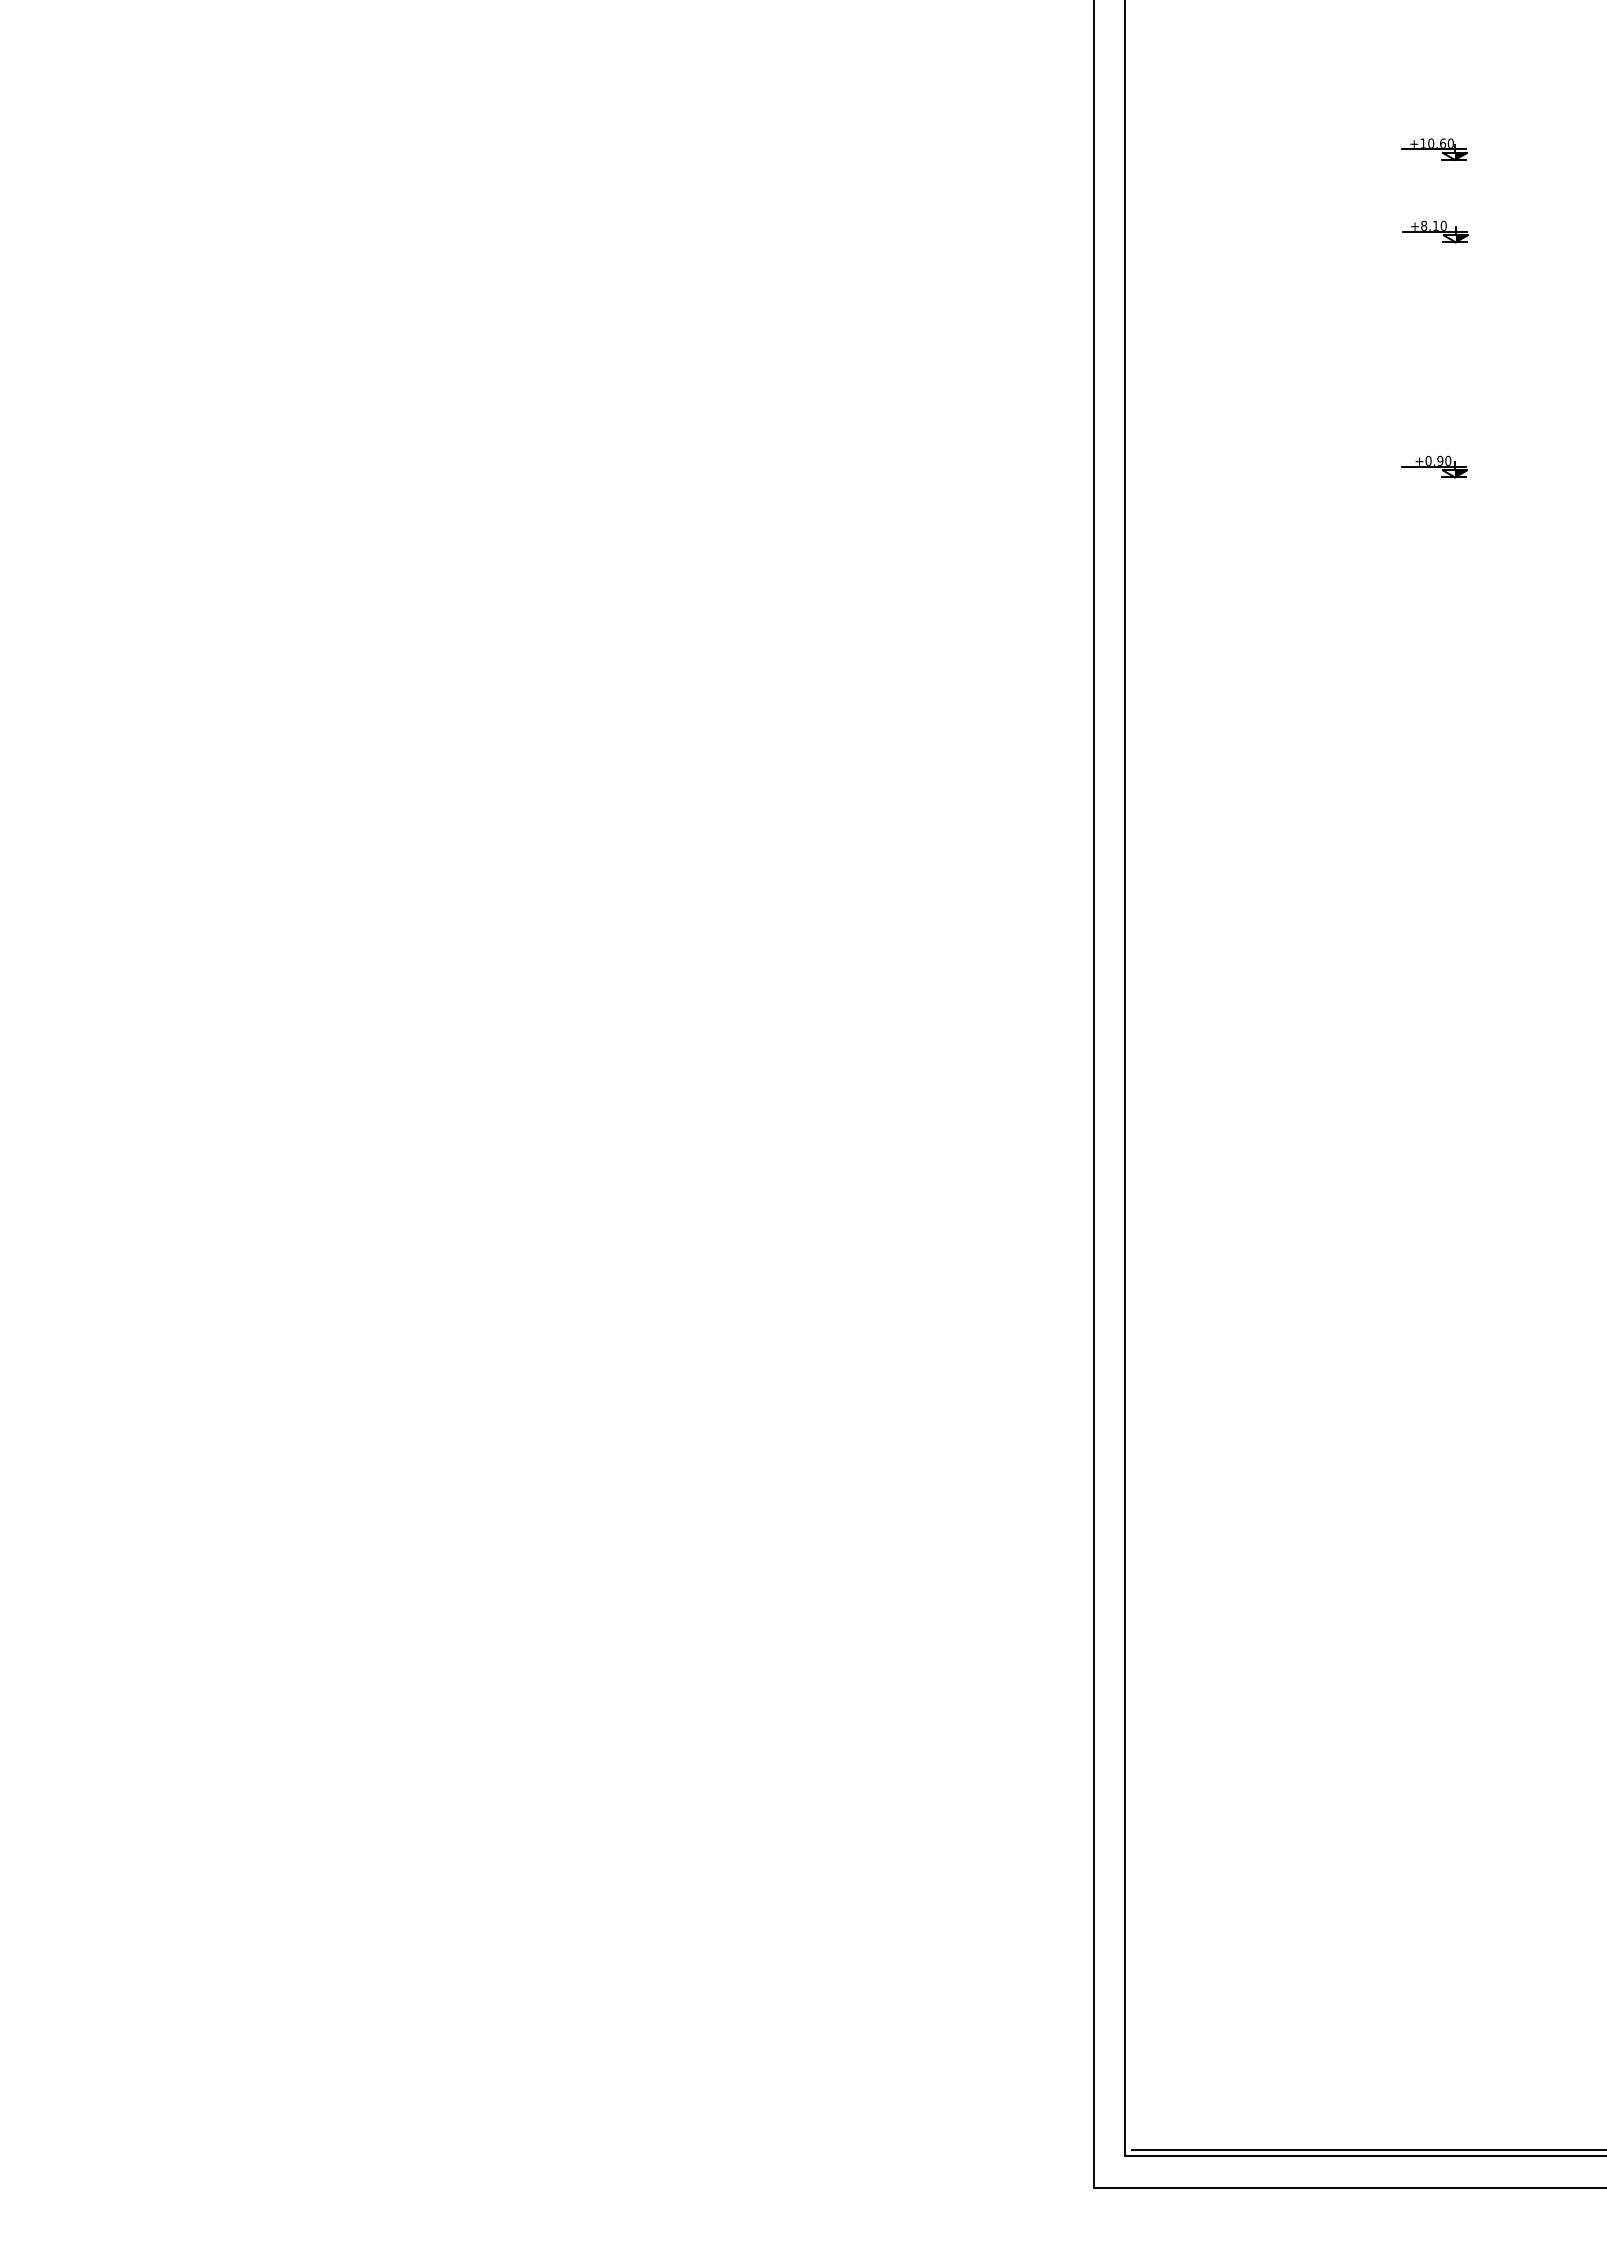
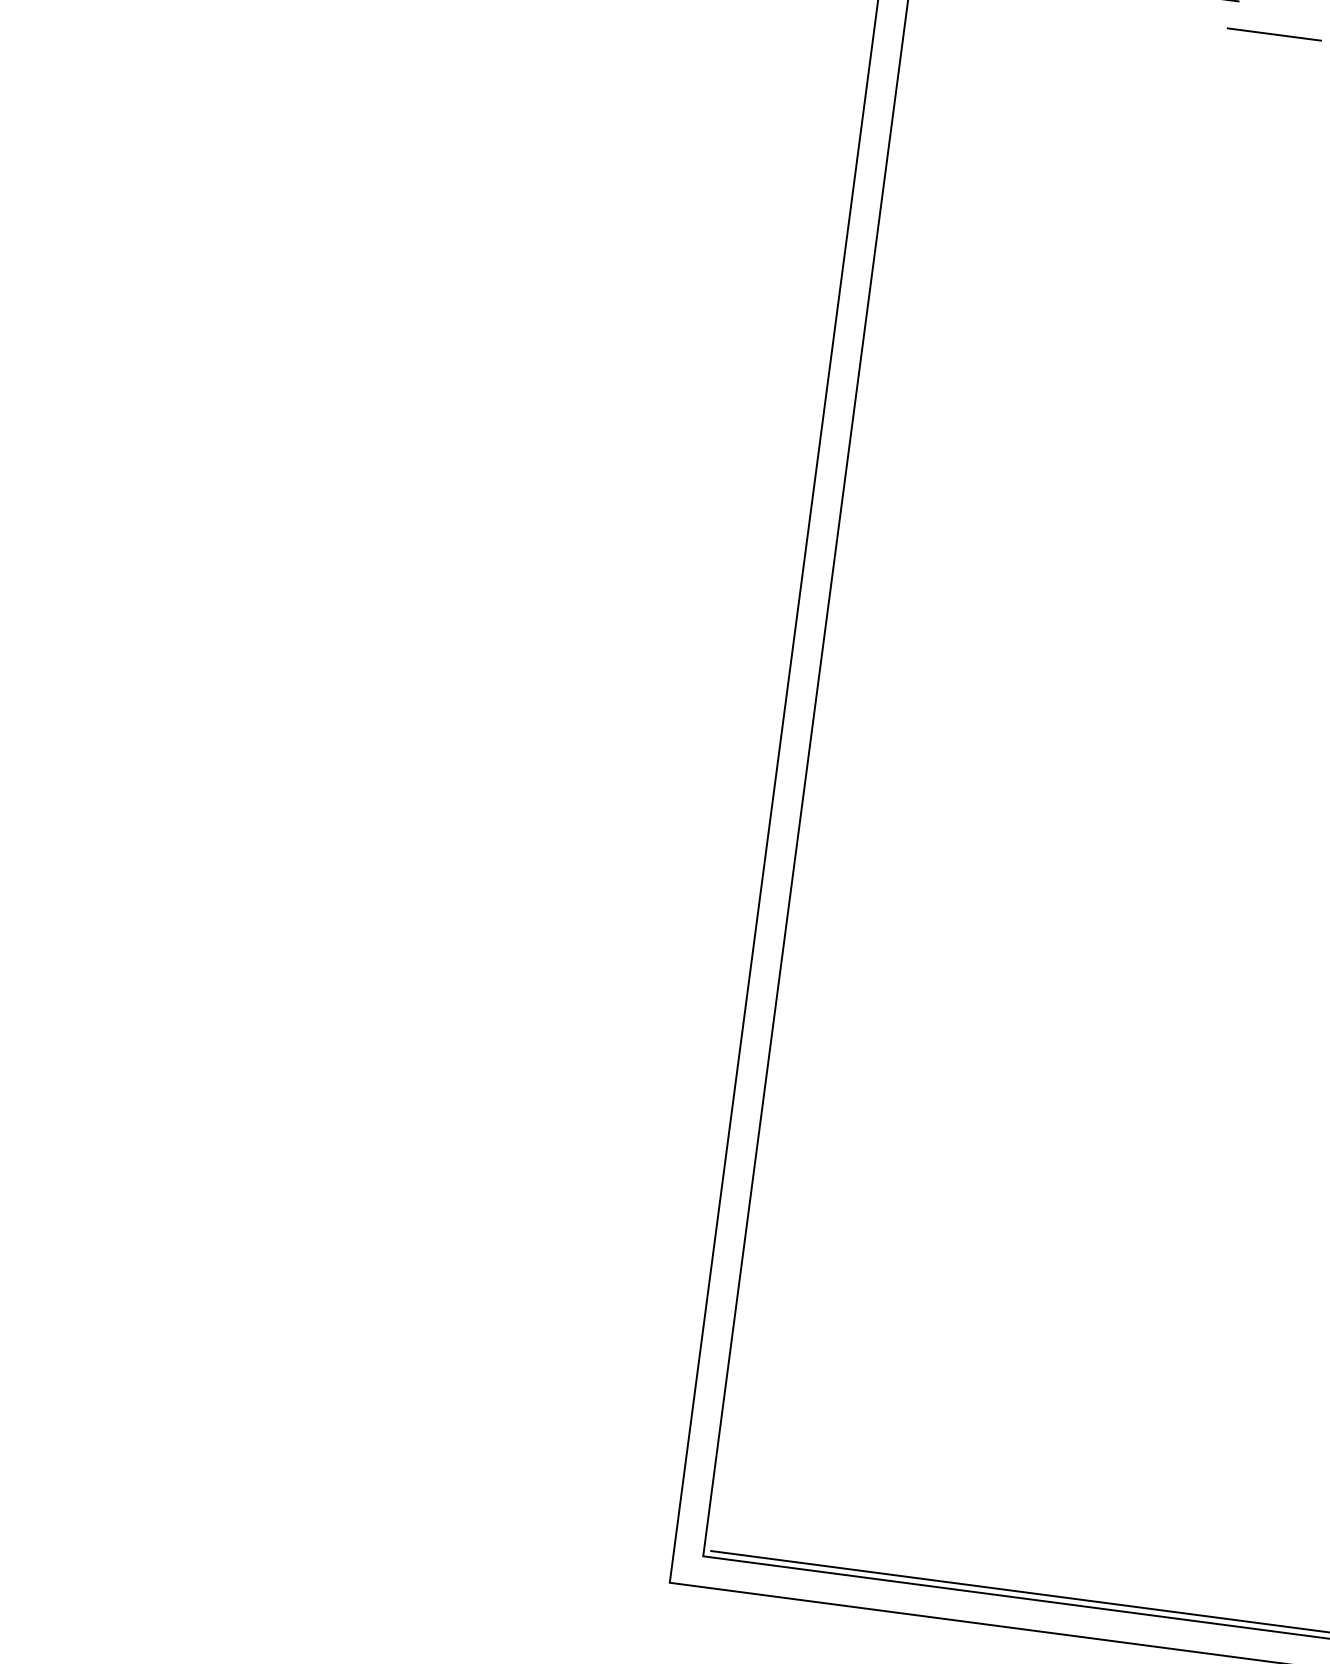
line: (1507, 506) -> (1274, 34), added

